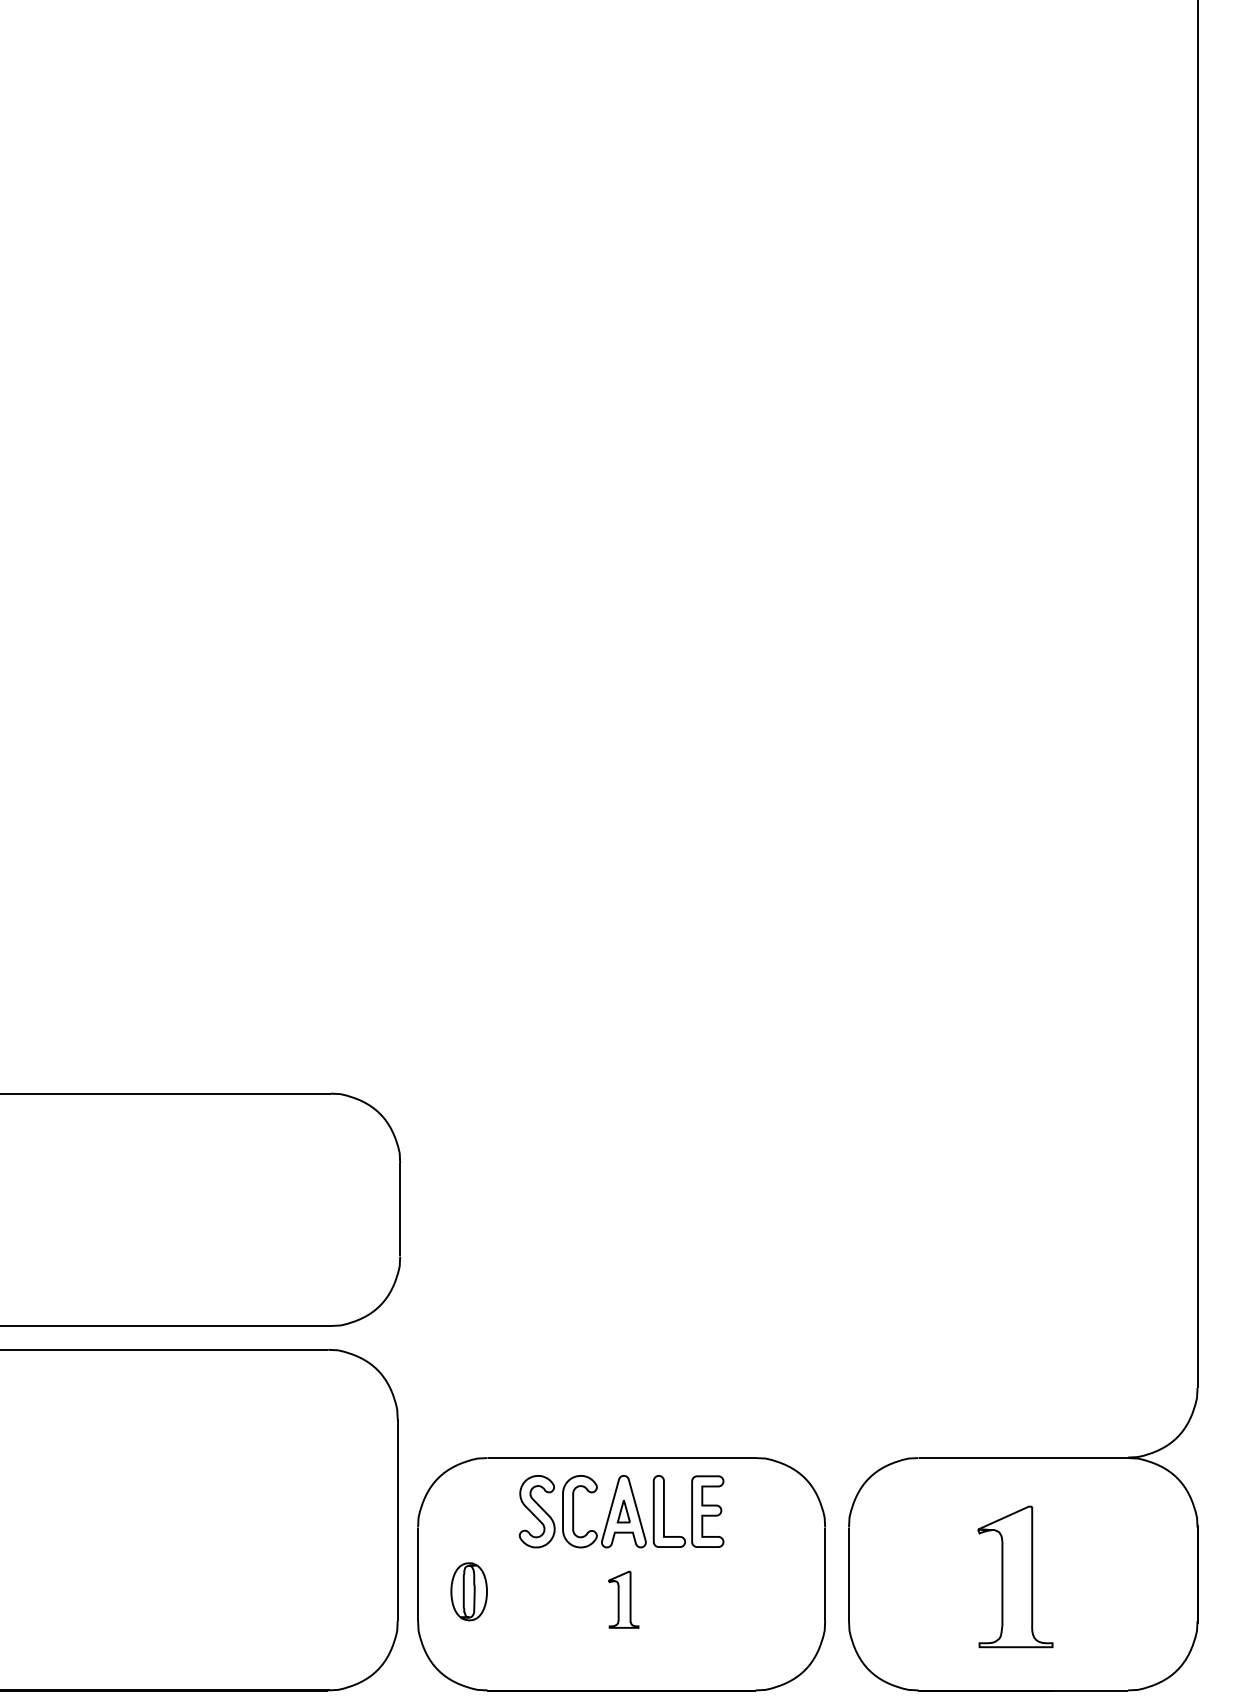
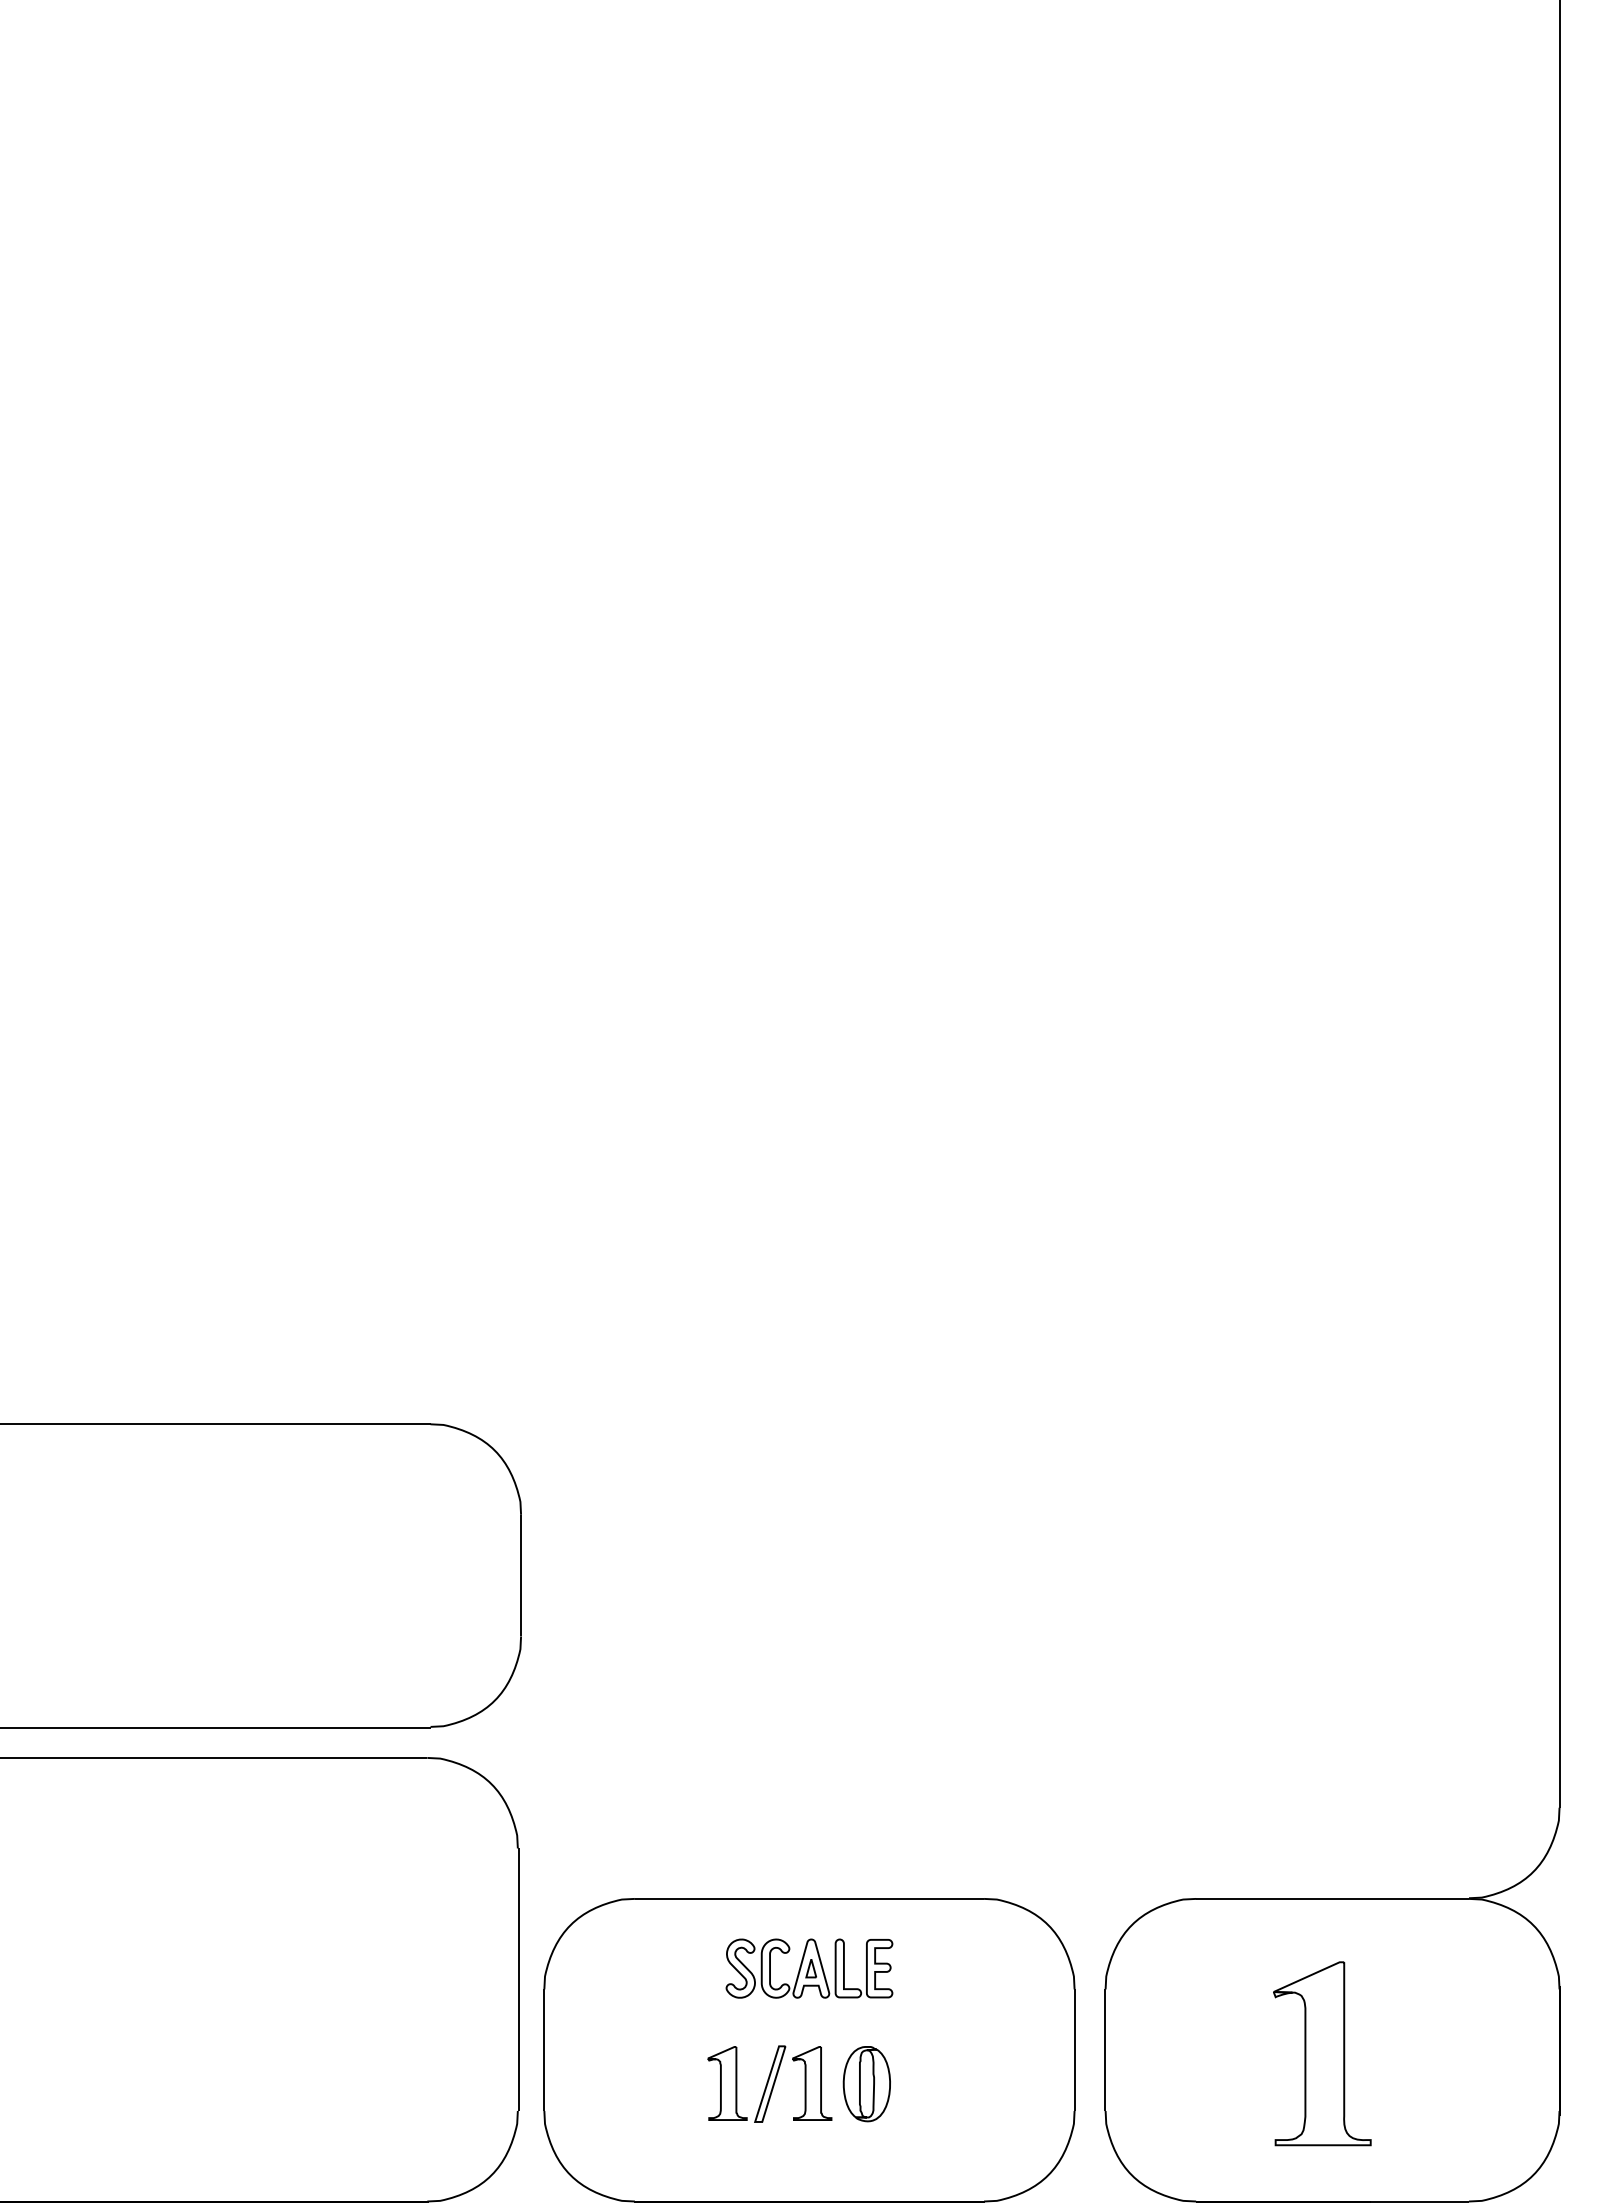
part: (621, 1511) -> (809, 1968), size x0.62
part: (468, 1592) -> (866, 2084), moved
part: (566, 1599) -> (737, 2083), added

